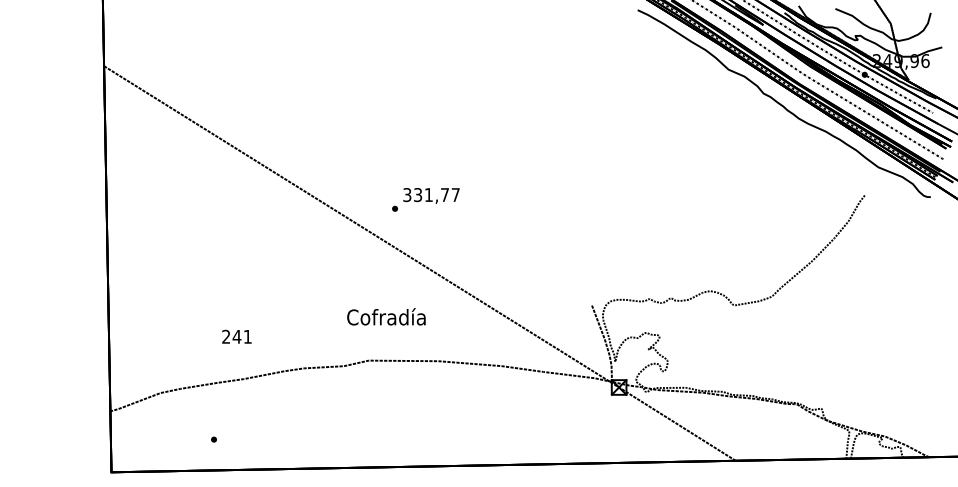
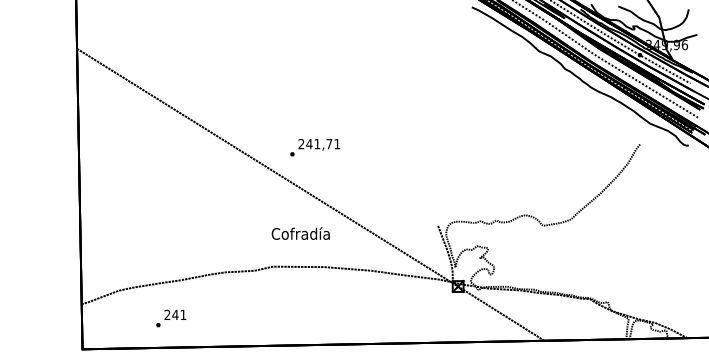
text: (431, 195) -> (319, 144), 331,77 -> 241,71
text: (386, 316) -> (300, 233), moved
text: (236, 336) -> (175, 314), moved

